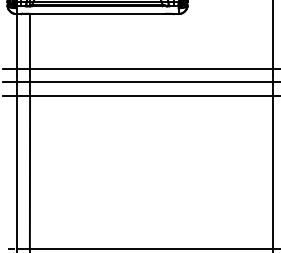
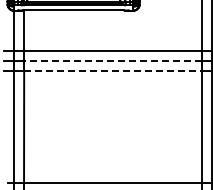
line: (150, 81) -> (112, 60), solid -> dashed
line: (151, 95) -> (113, 70), solid -> dashed

